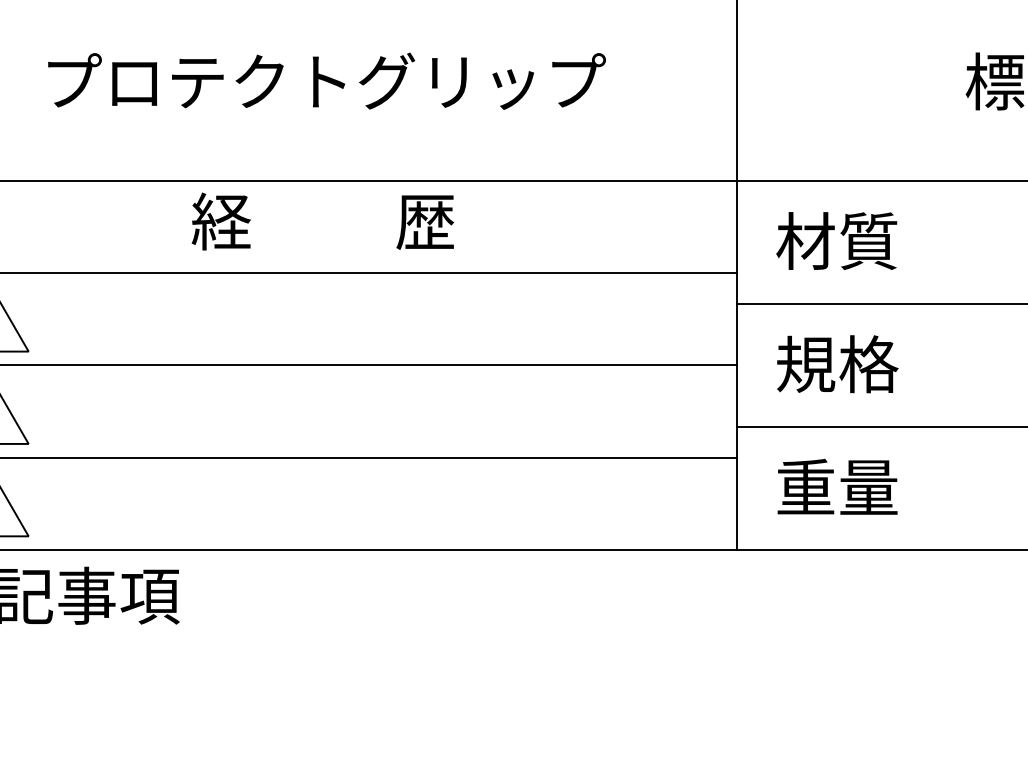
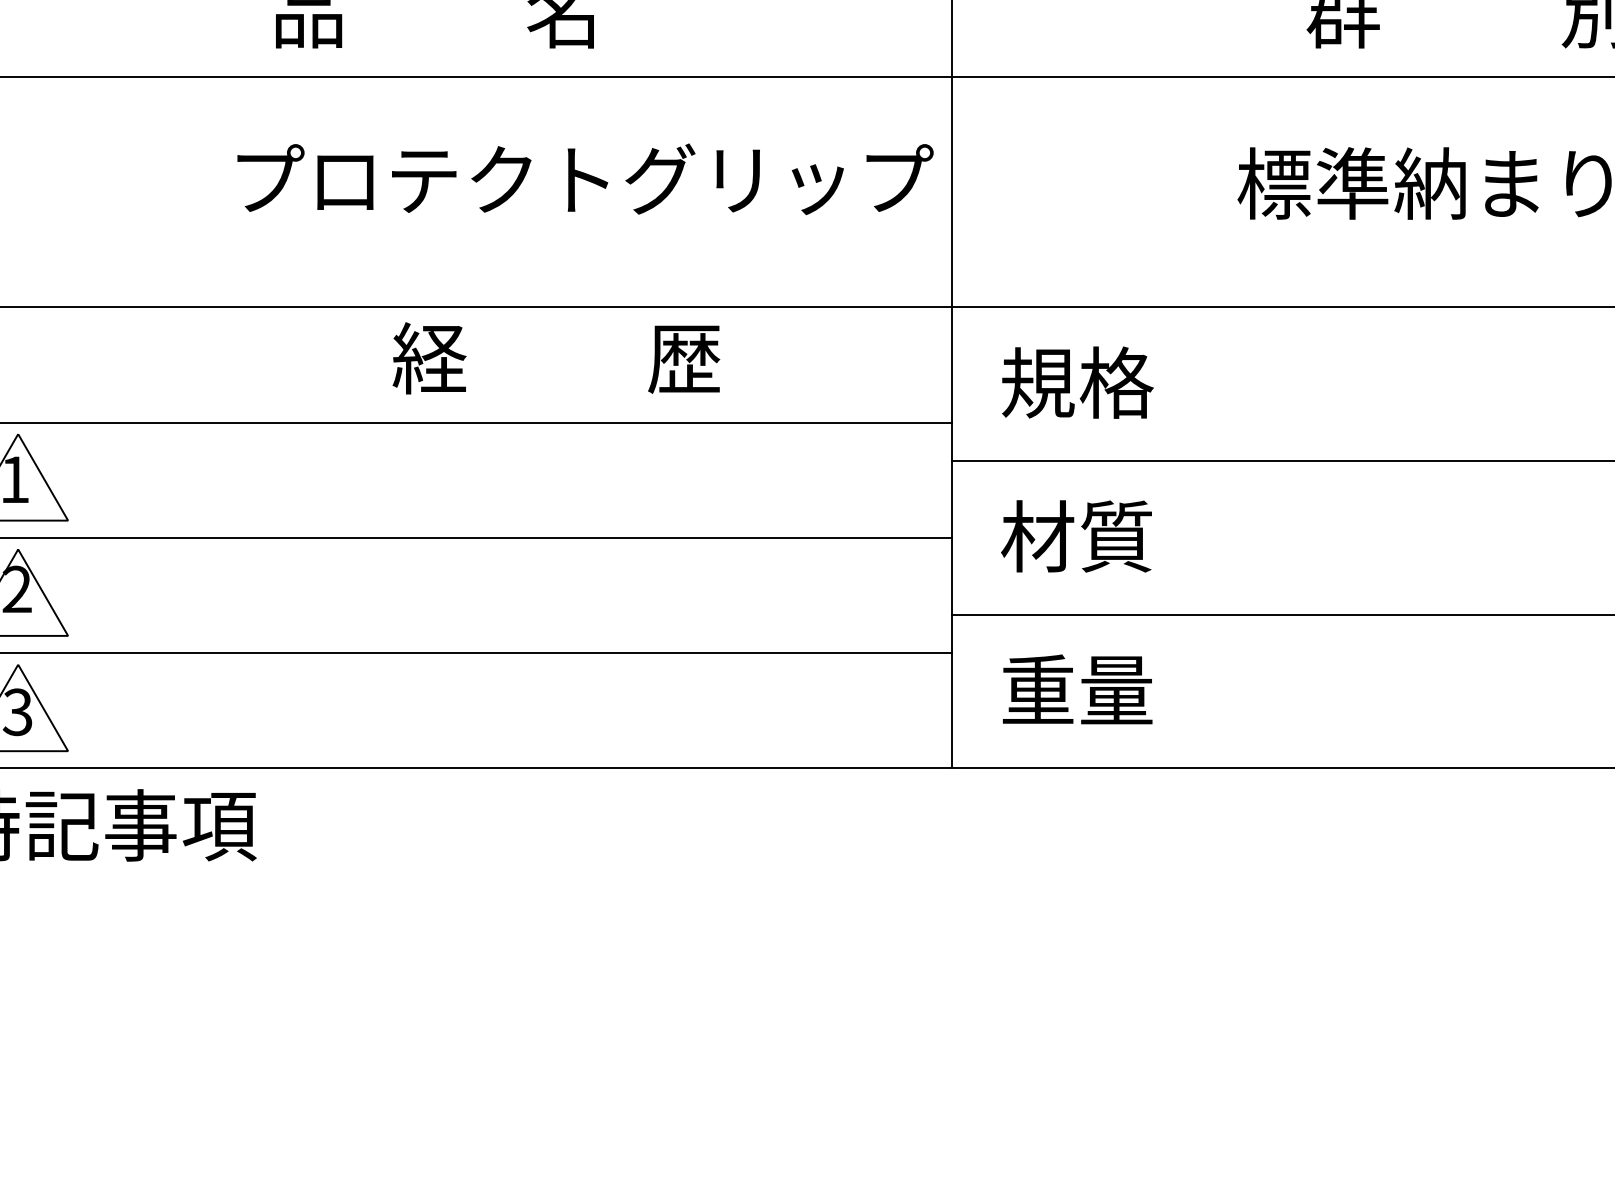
text: (327, 81) -> (585, 179), moved
text: (323, 221) -> (556, 358), moved
text: (837, 240) -> (1077, 382), 材質 -> 規格
text: (837, 364) -> (1077, 536), 規格 -> 材質

